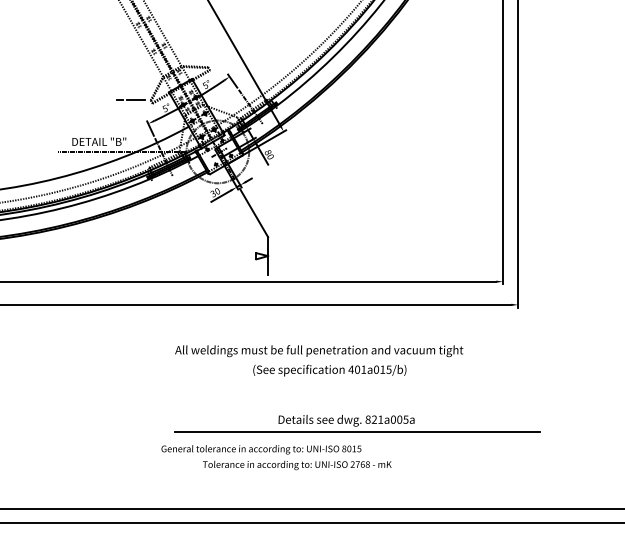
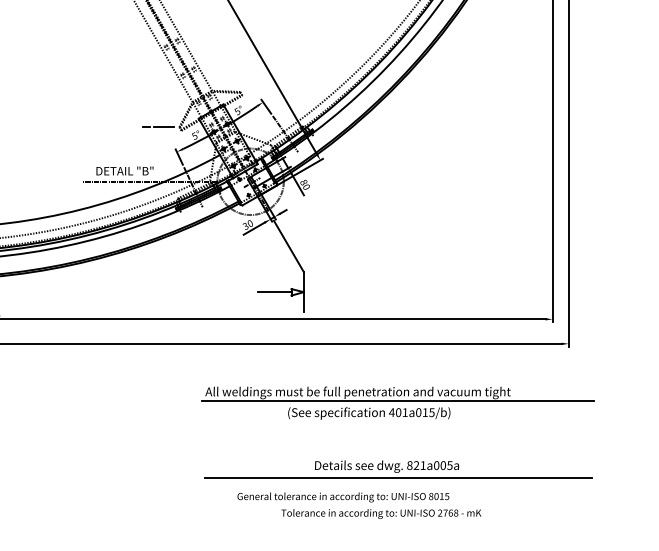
line: (240, 256) -> (274, 292), added
line: (356, 358) -> (397, 400), added
text: (276, 457) -> (359, 505), moved

